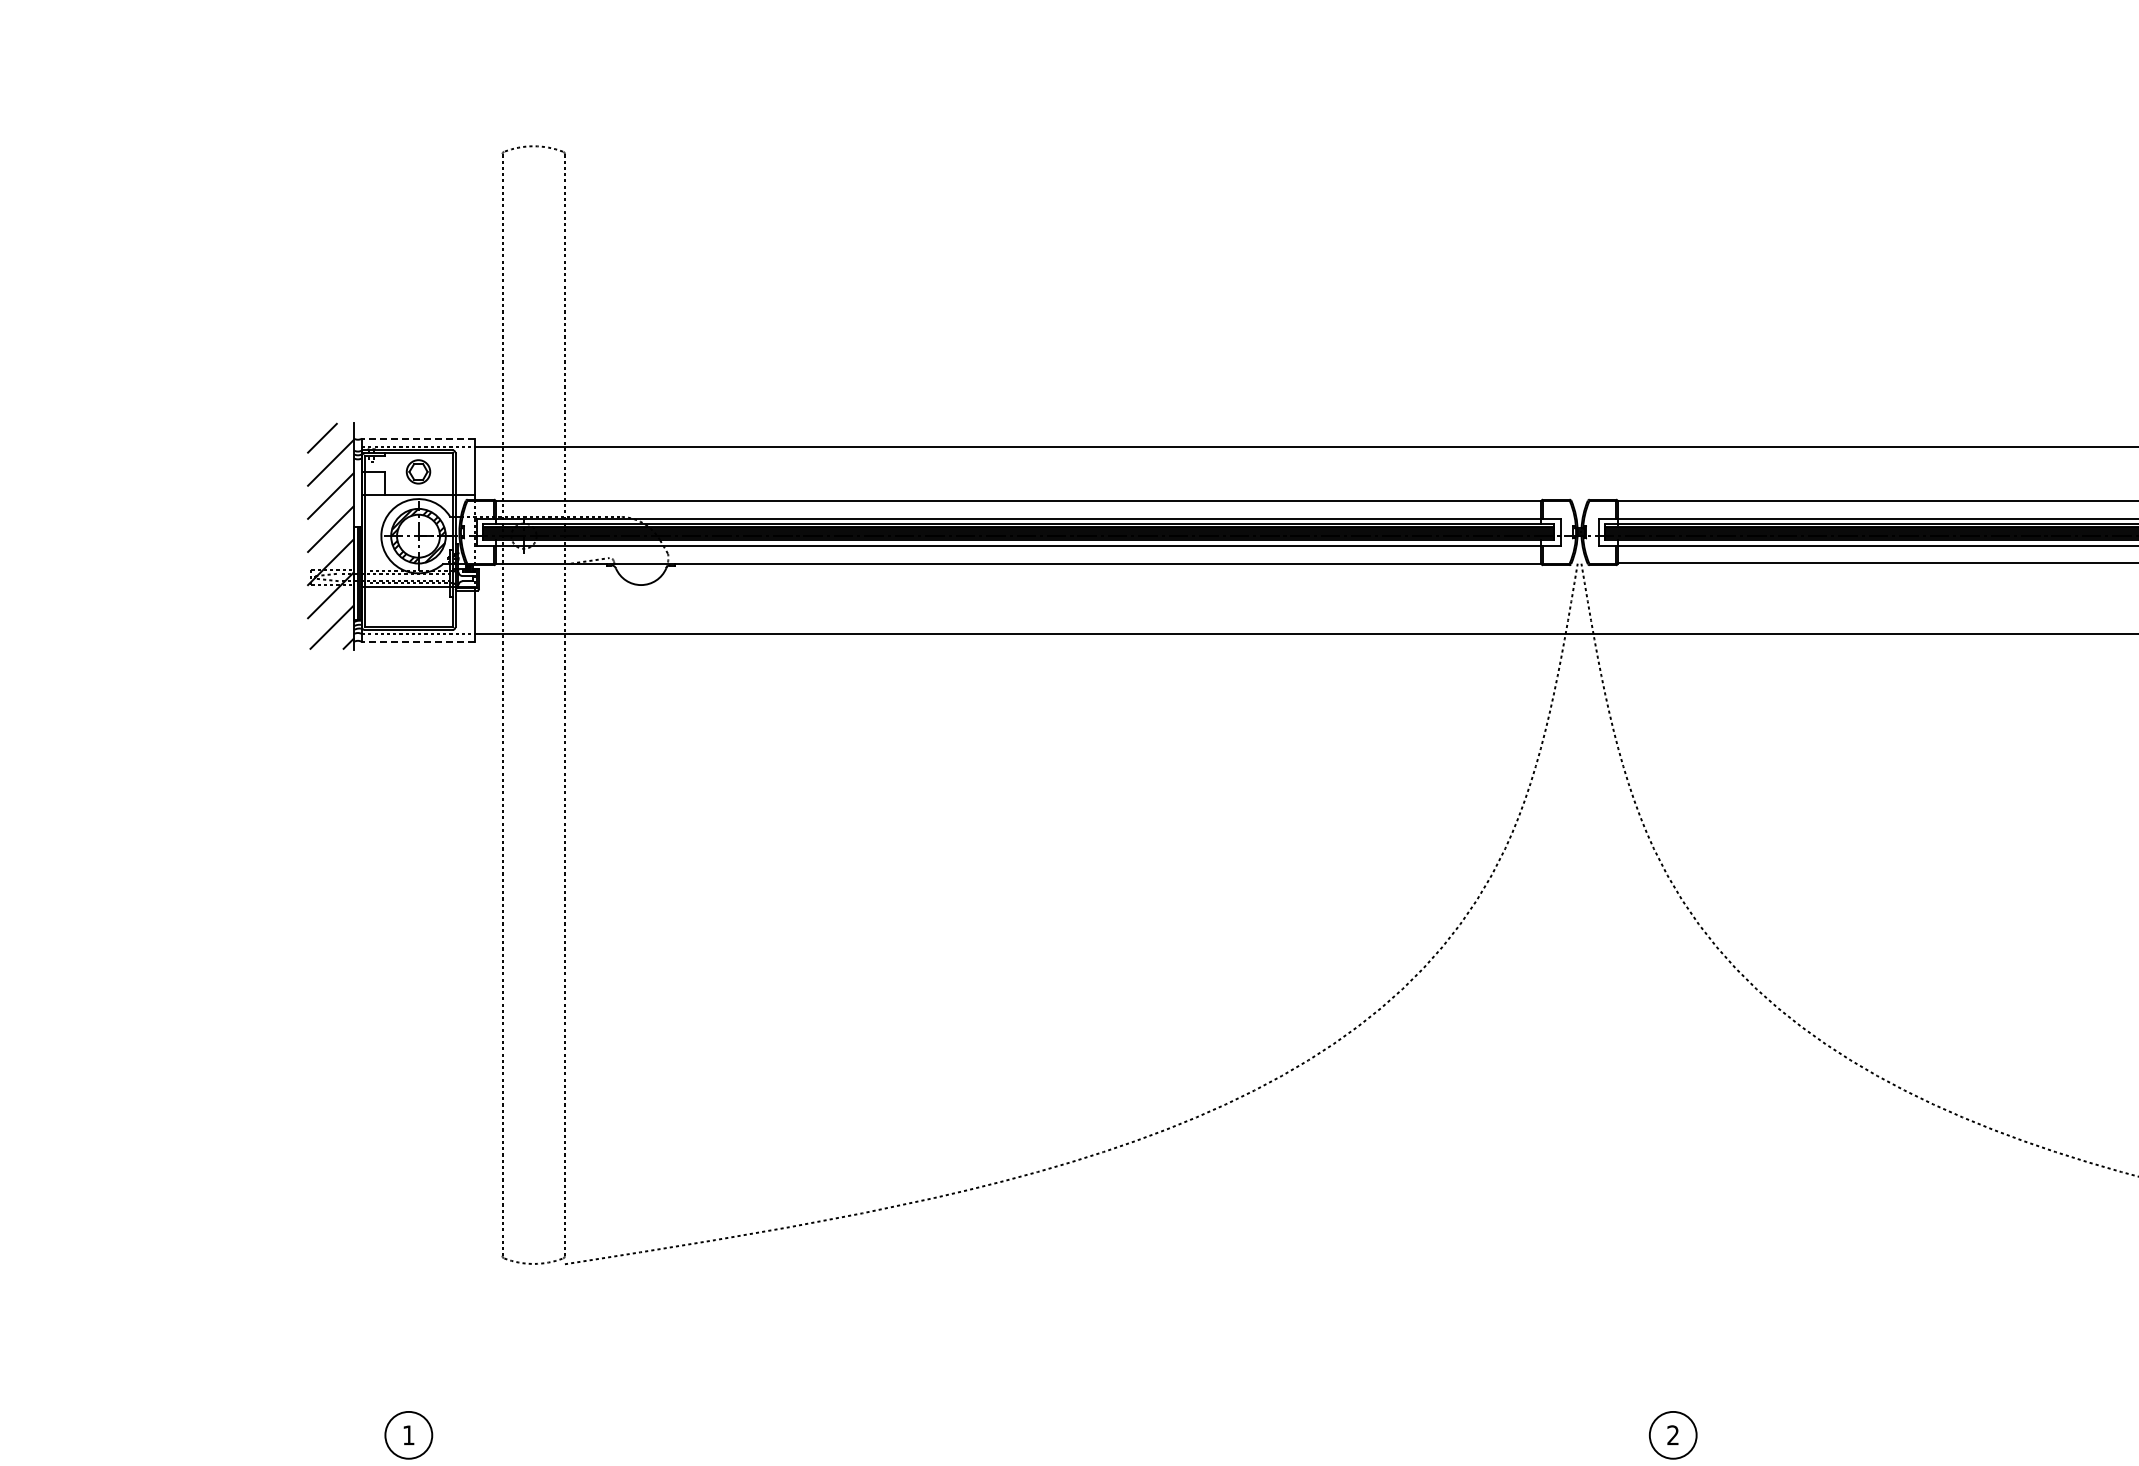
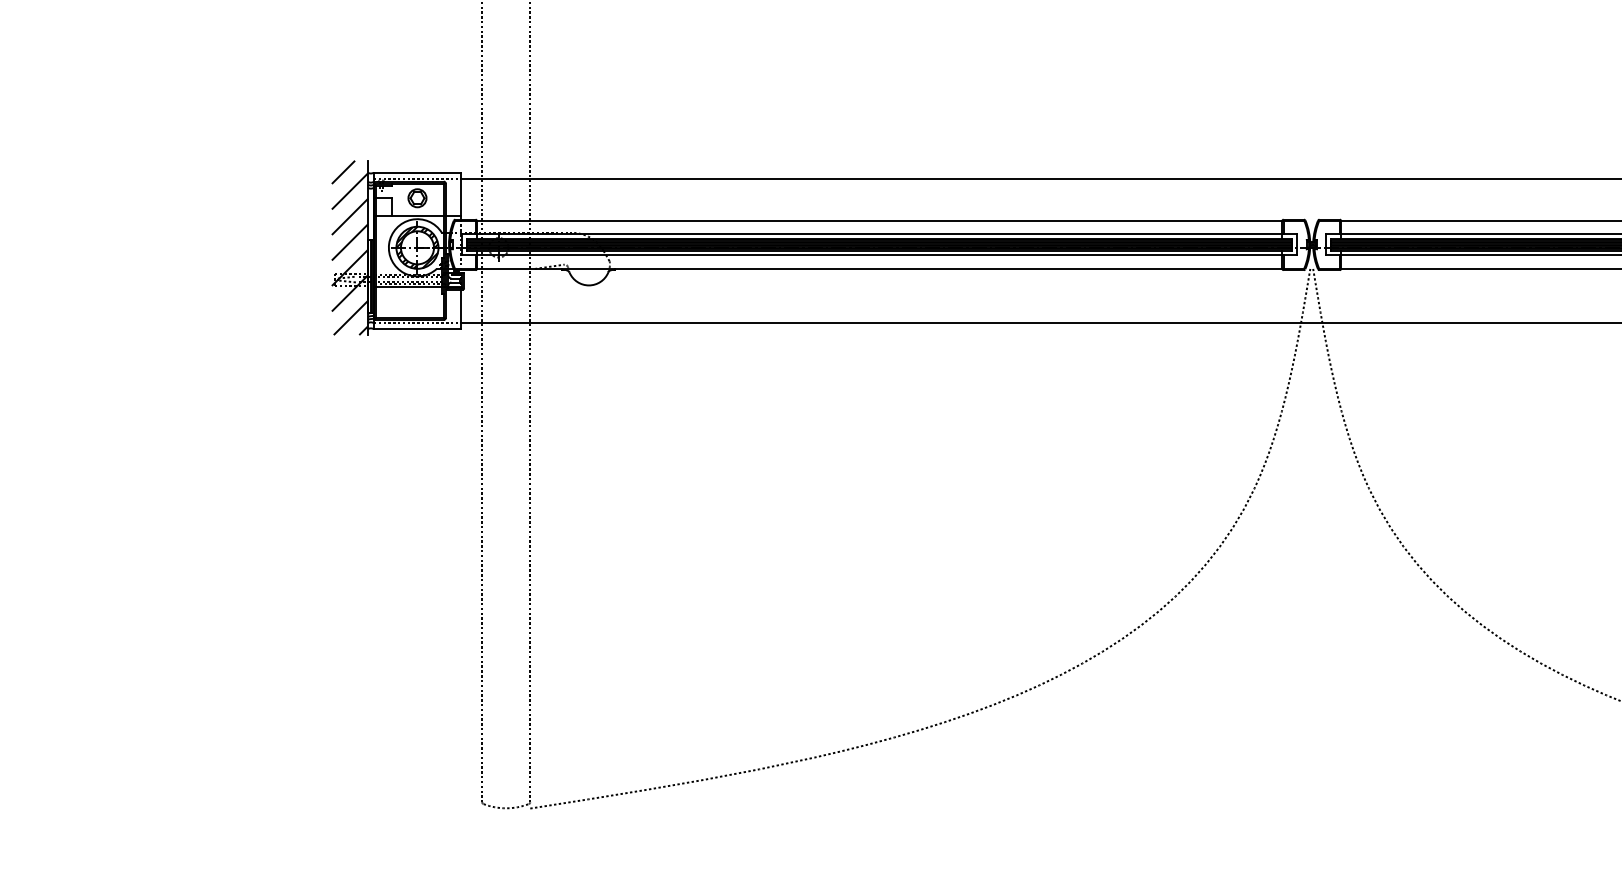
line: (418, 438) -> (417, 172), dashed -> solid
line: (418, 641) -> (417, 328), dashed -> solid

